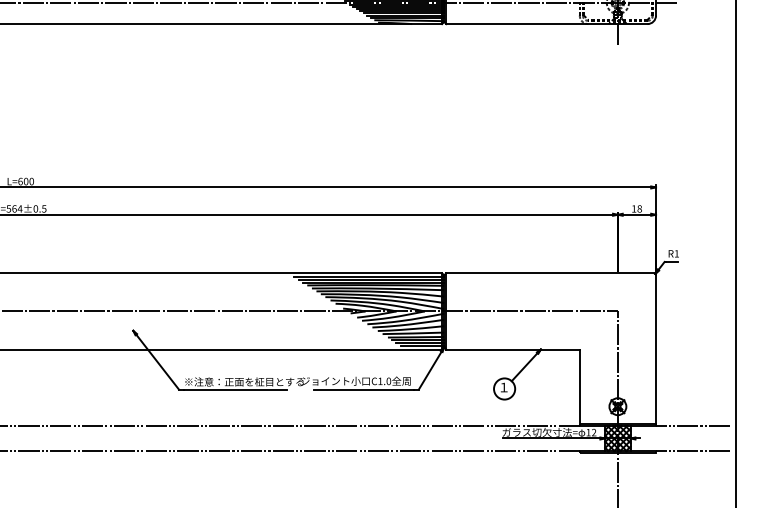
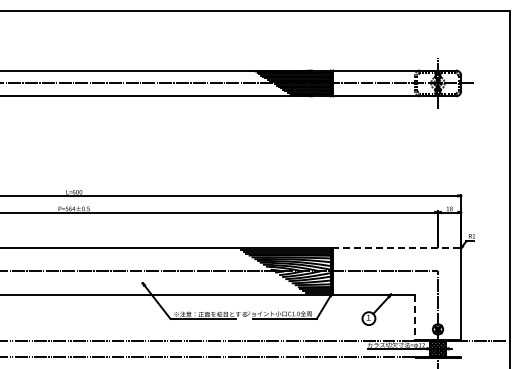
line: (549, 273) -> (396, 248), solid -> dashed
line: (579, 387) -> (414, 317), solid -> dashed
line: (692, 451) -> (483, 356), removed

